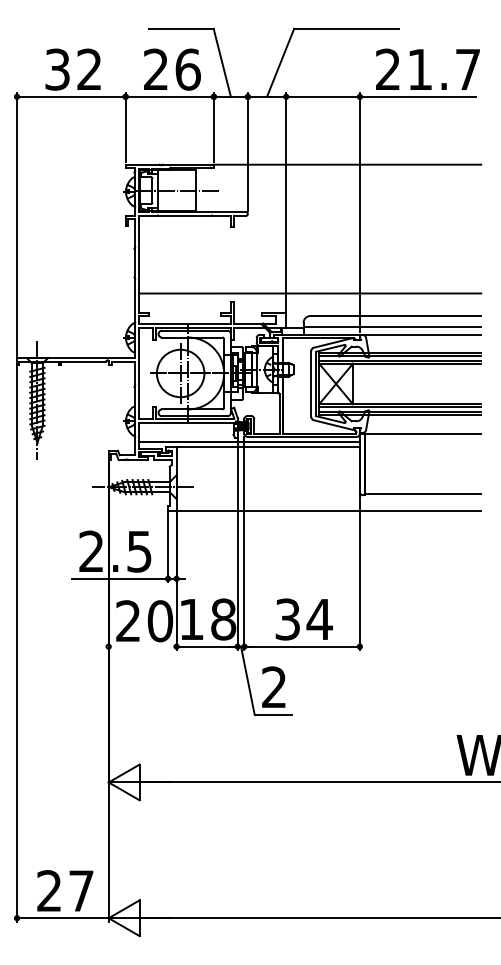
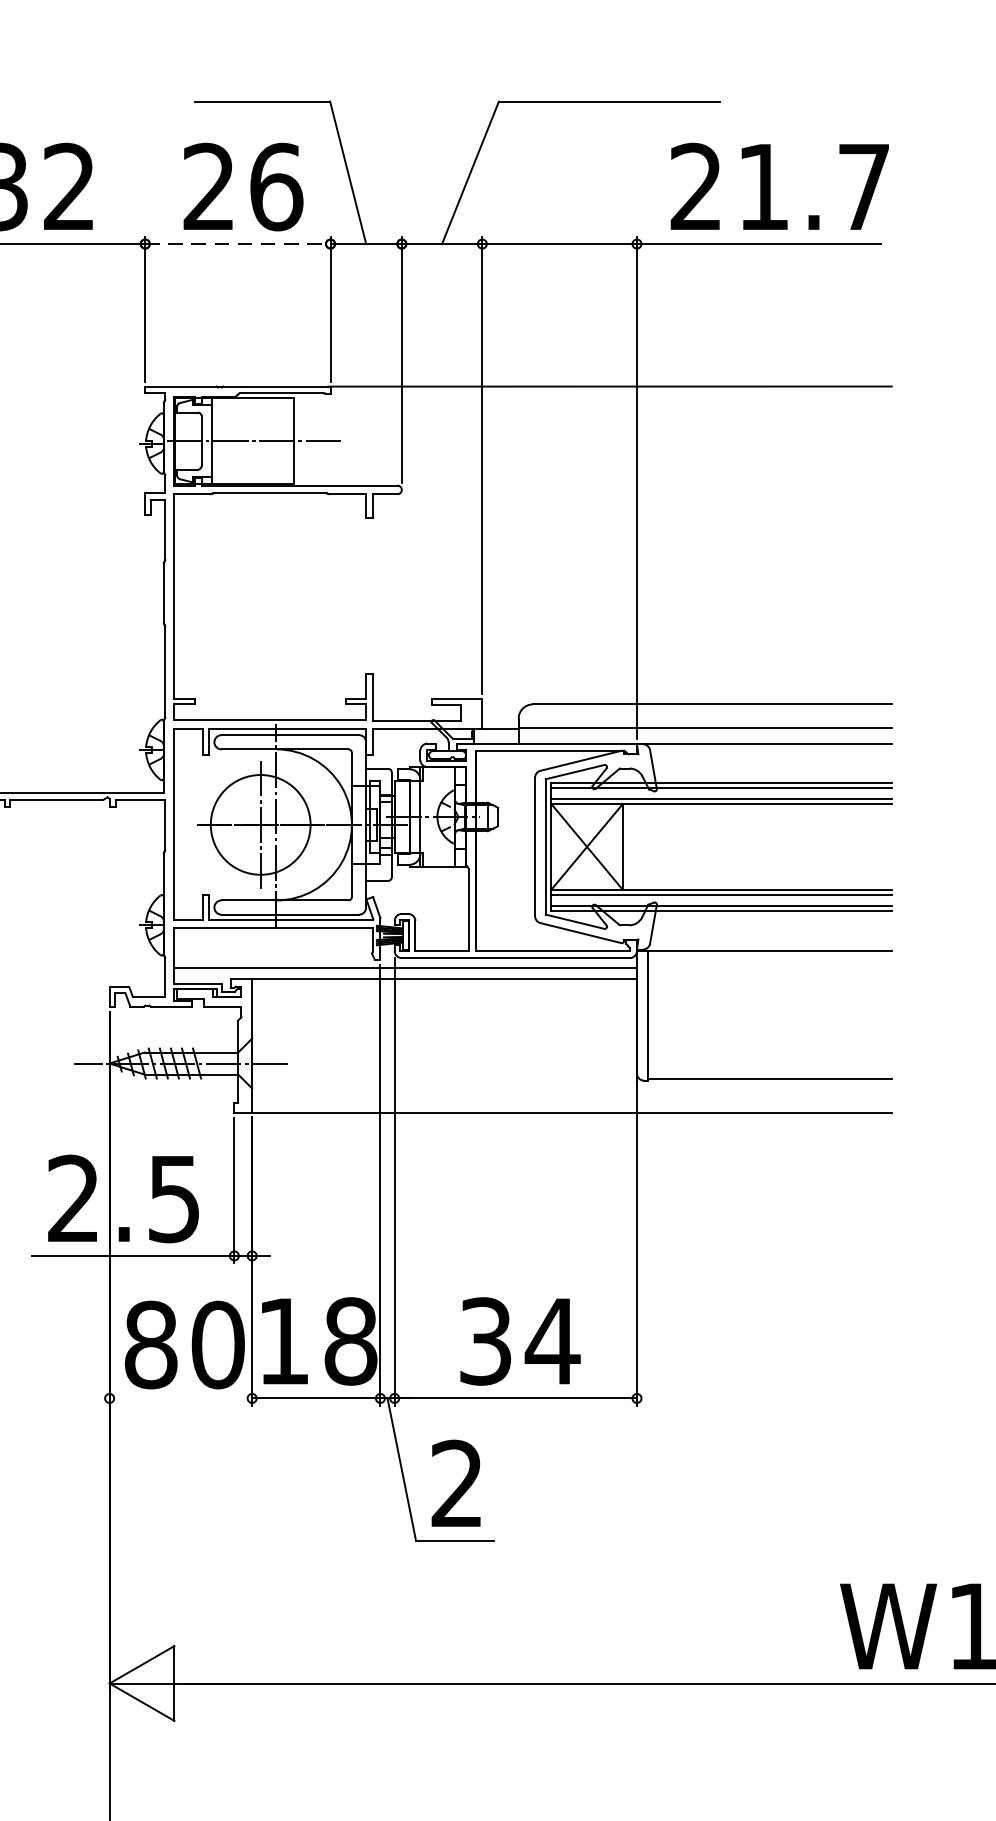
line: (170, 96) -> (239, 243), solid -> dashed
line: (310, 293) -> (533, 656), removed
text: (128, 621) -> (151, 1345), 20 -> 80

